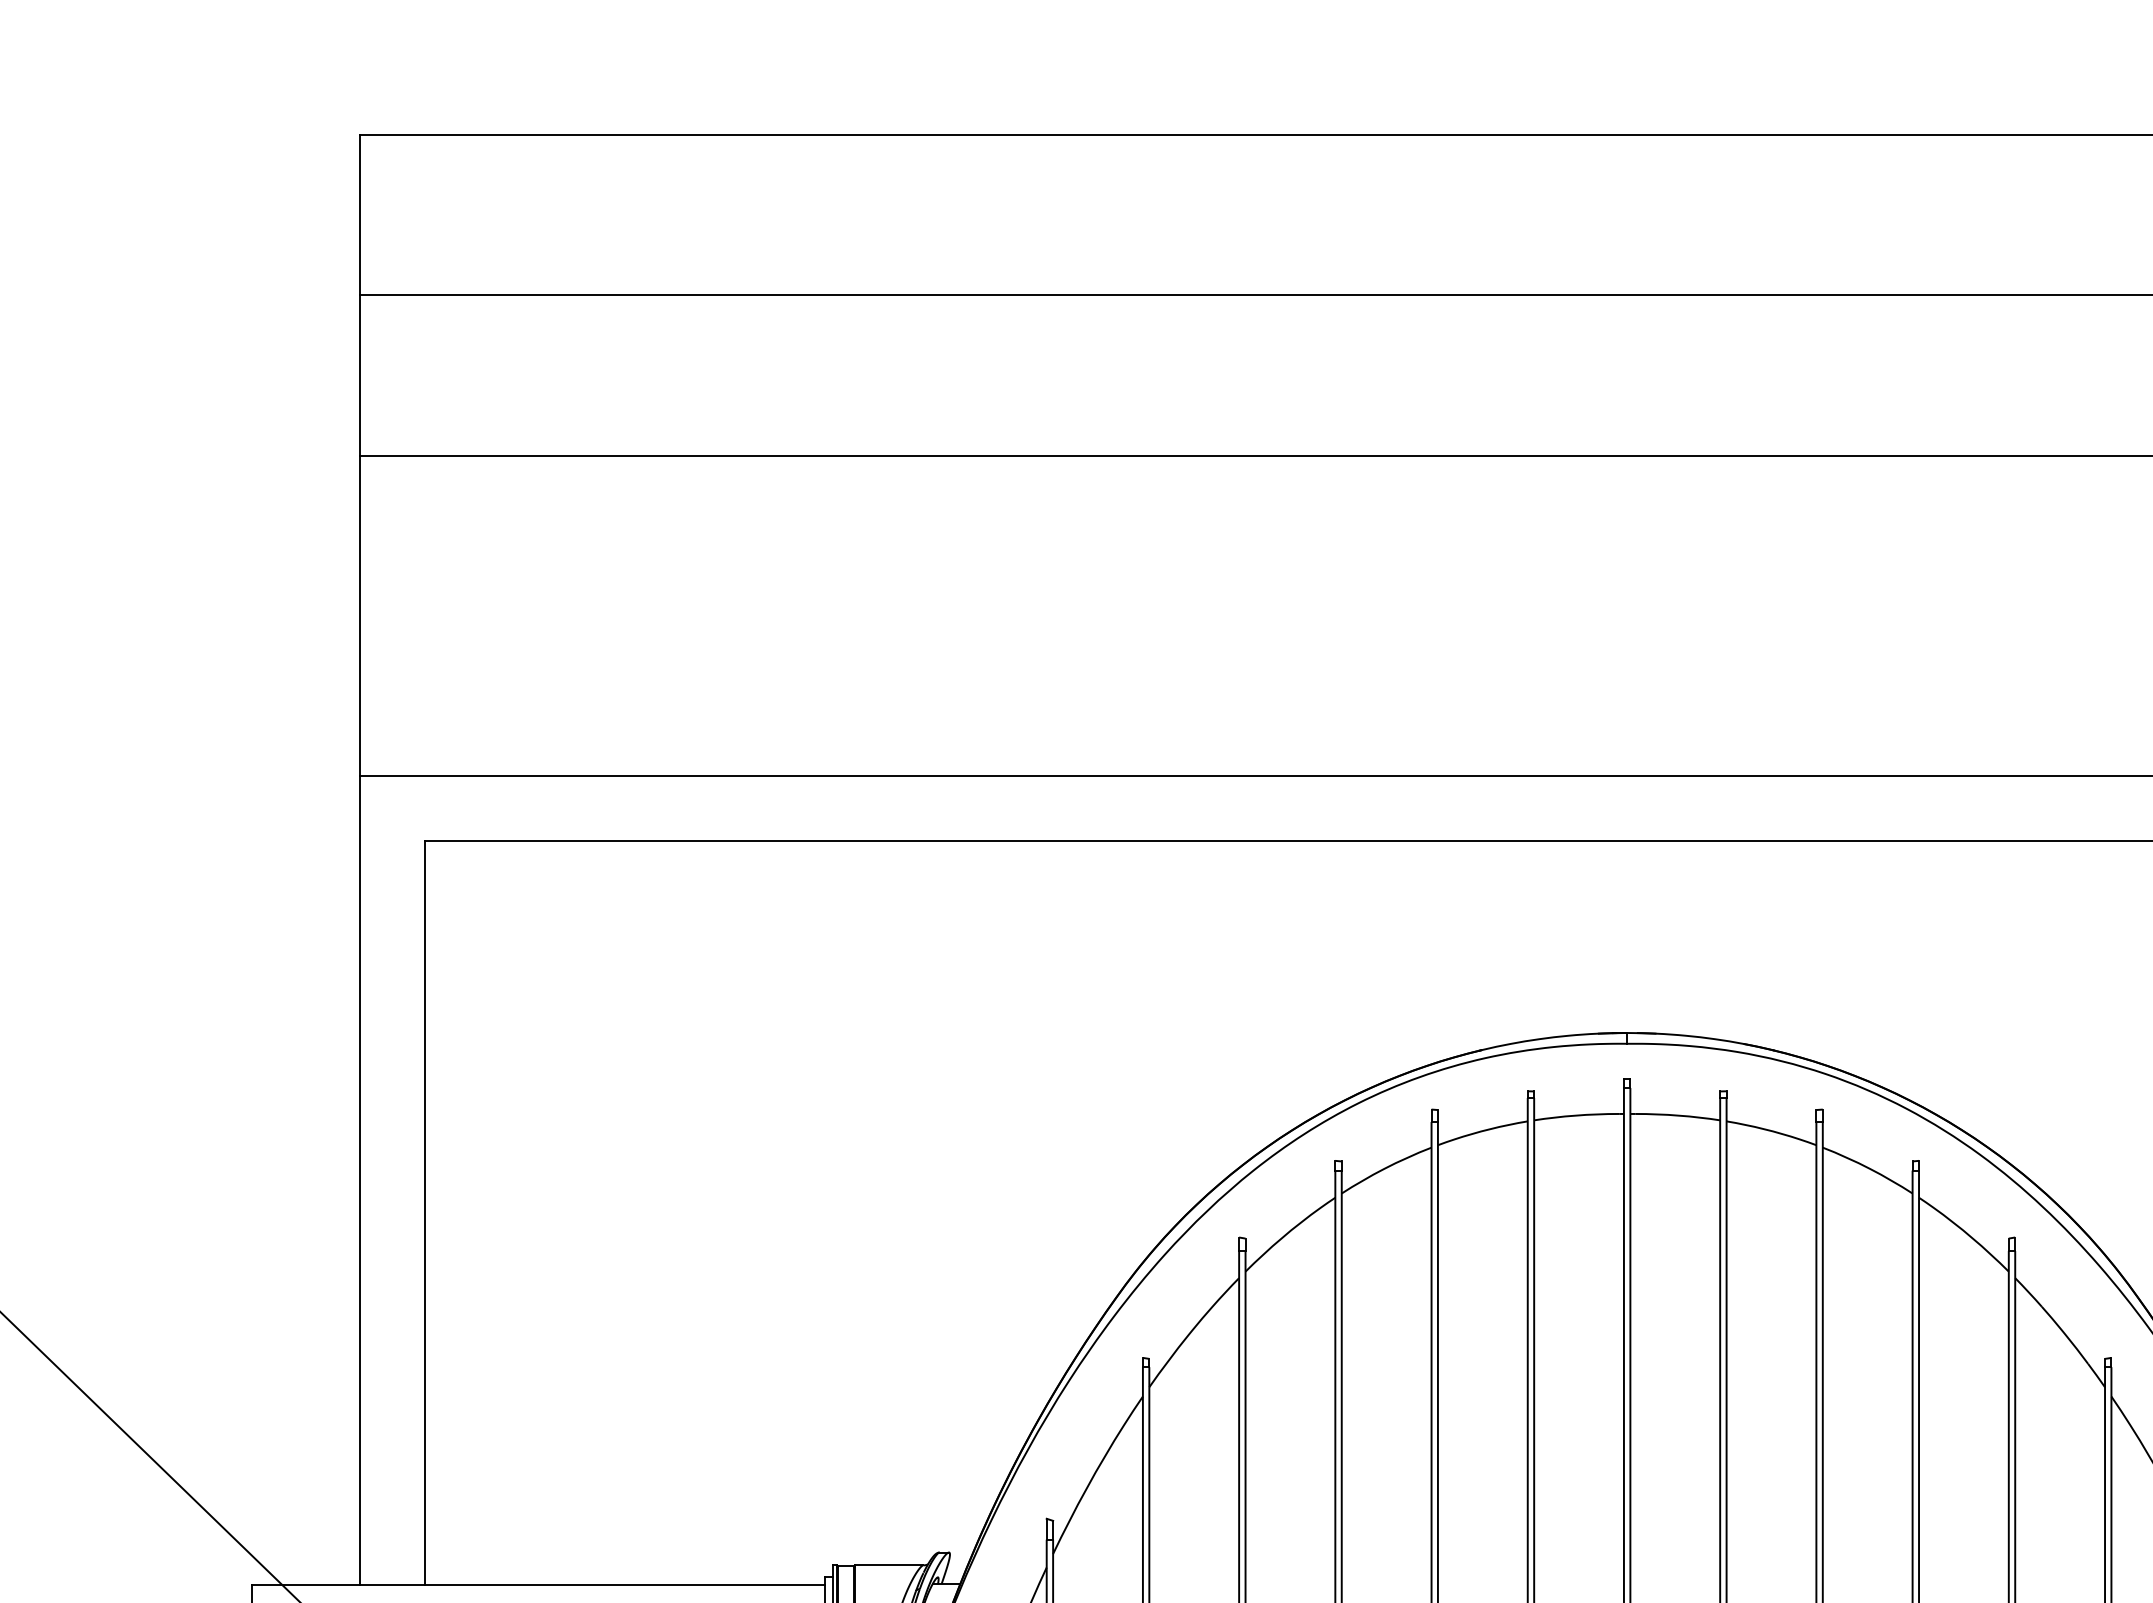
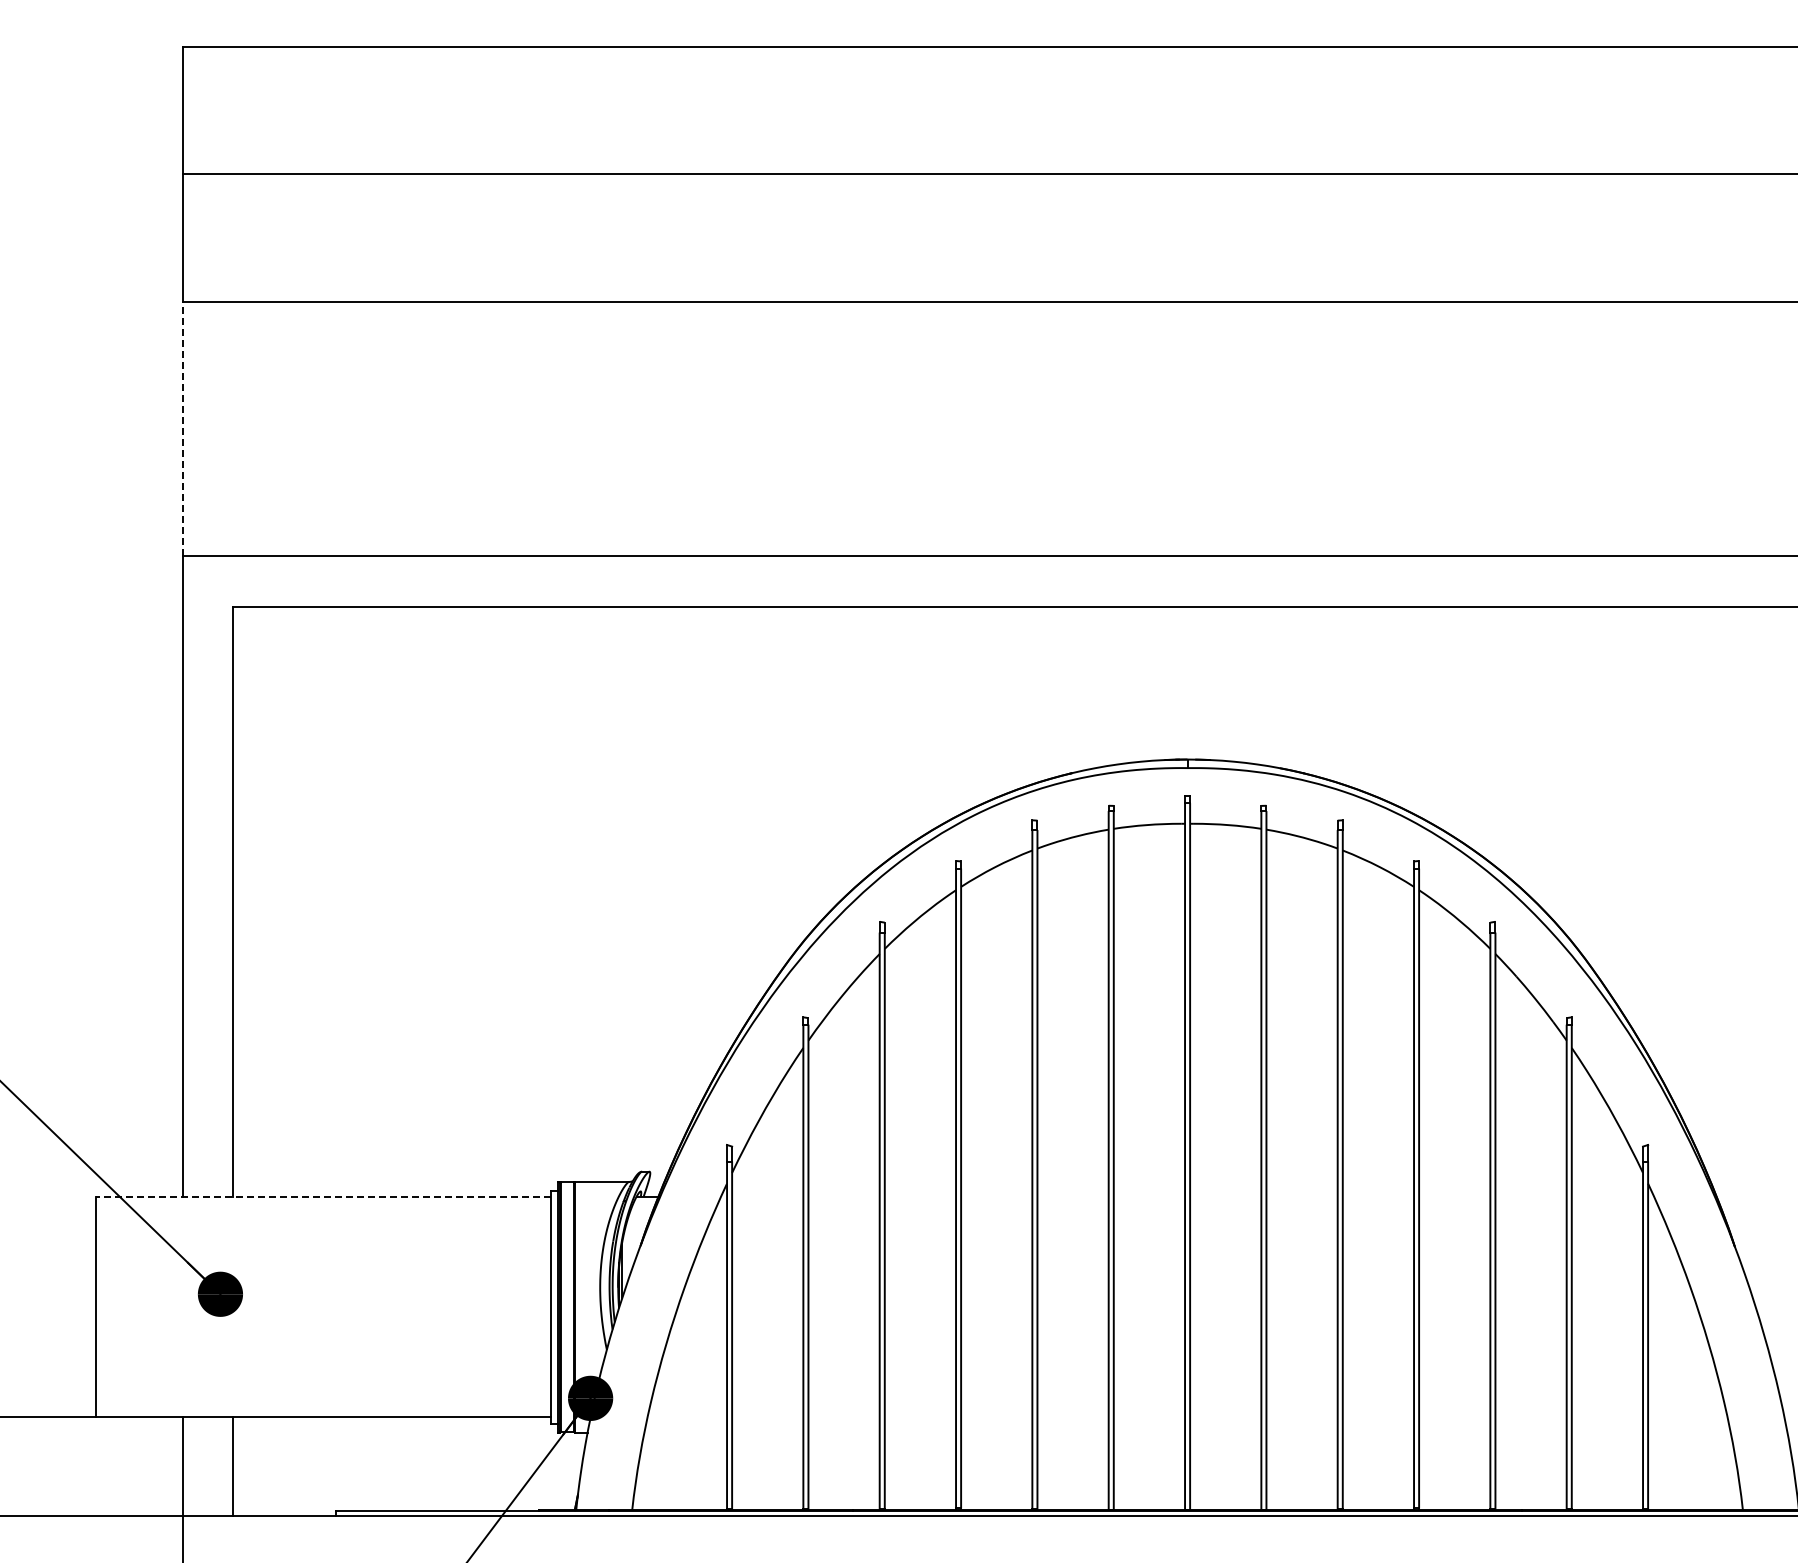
line: (360, 615) -> (182, 428), solid -> dashed
line: (538, 1585) -> (323, 1197), solid -> dashed

